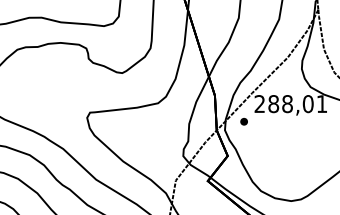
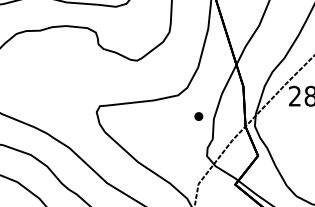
part: (243, 121) -> (198, 116), moved

